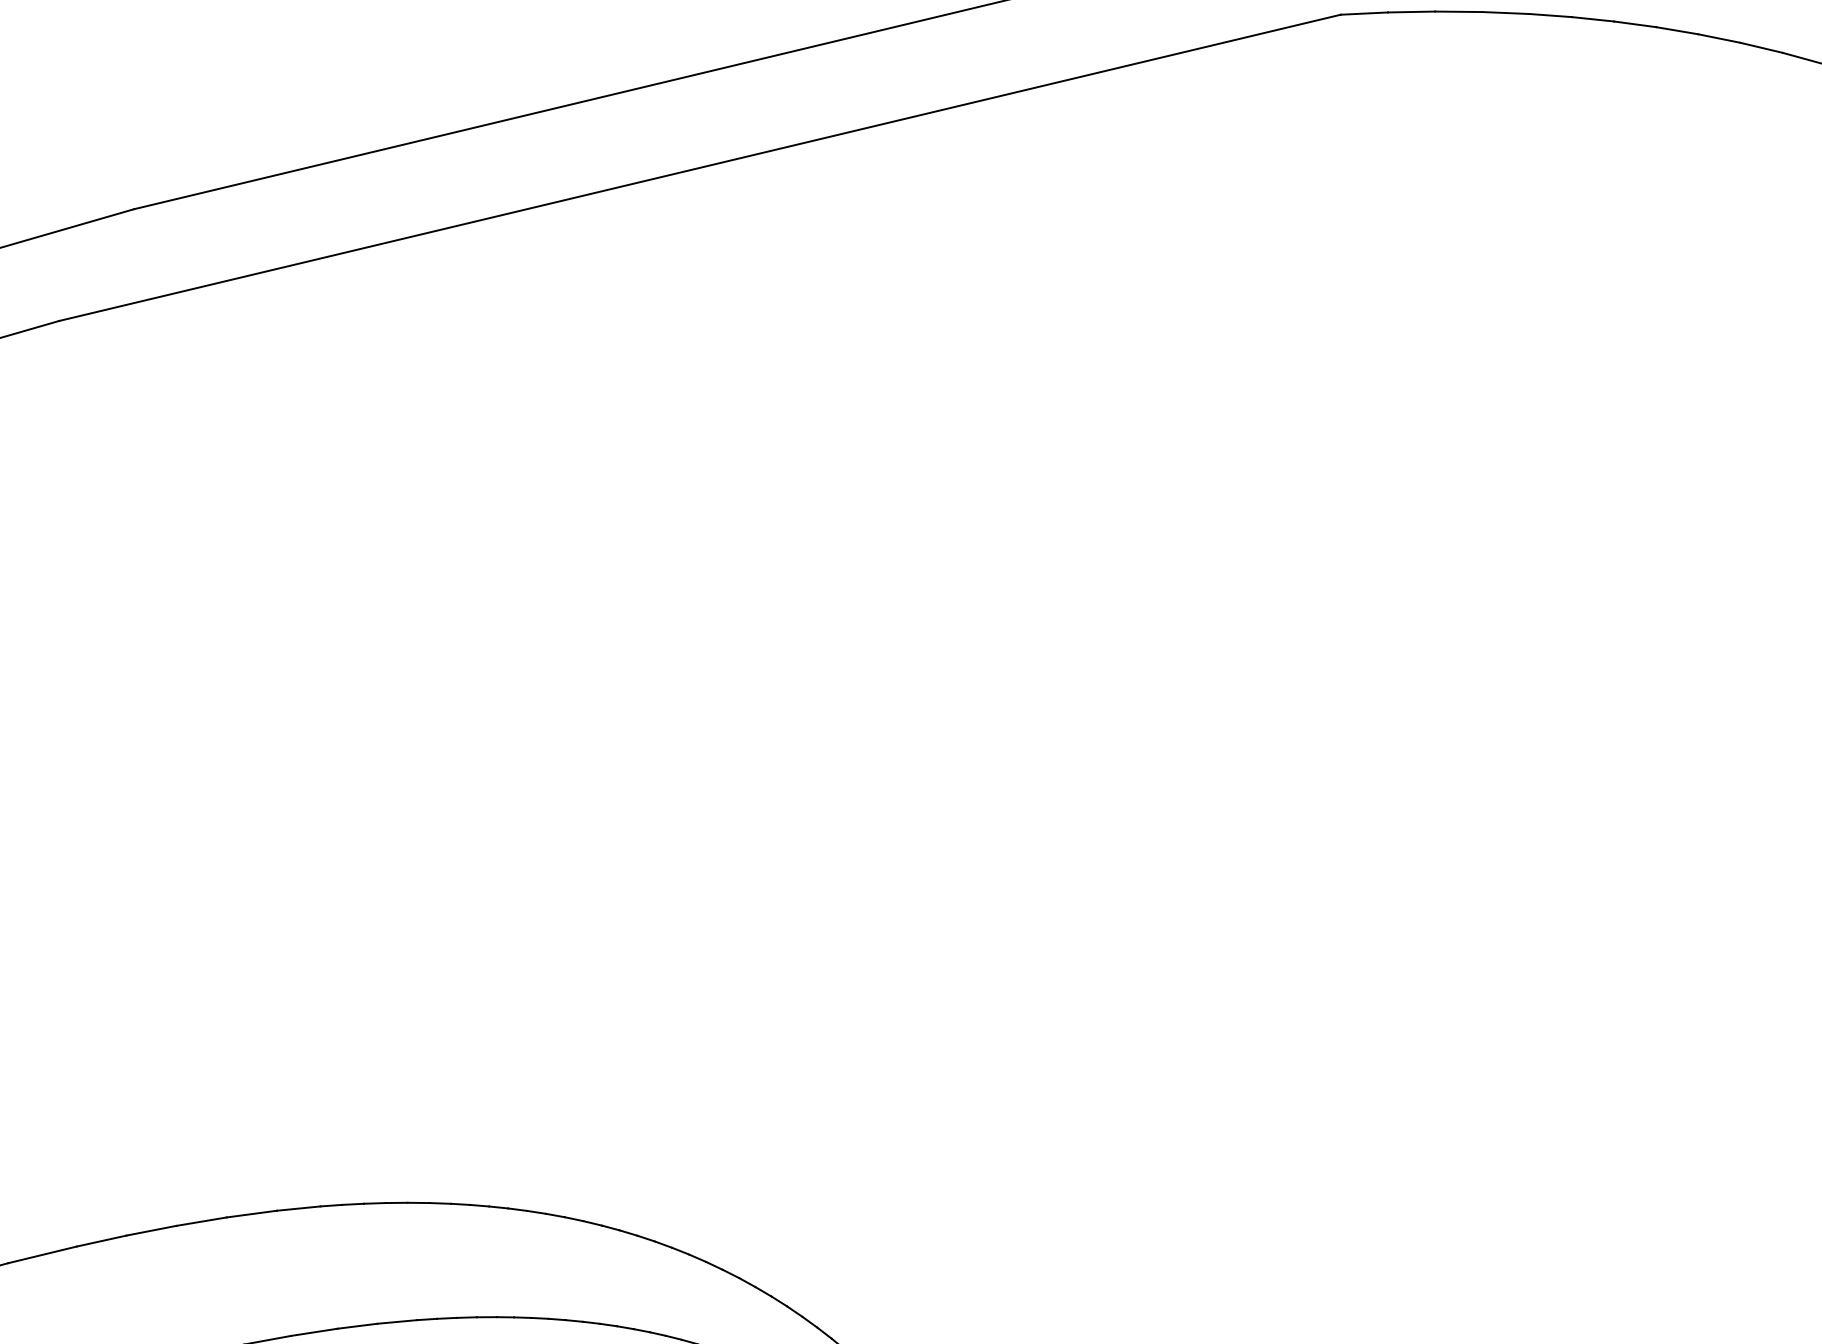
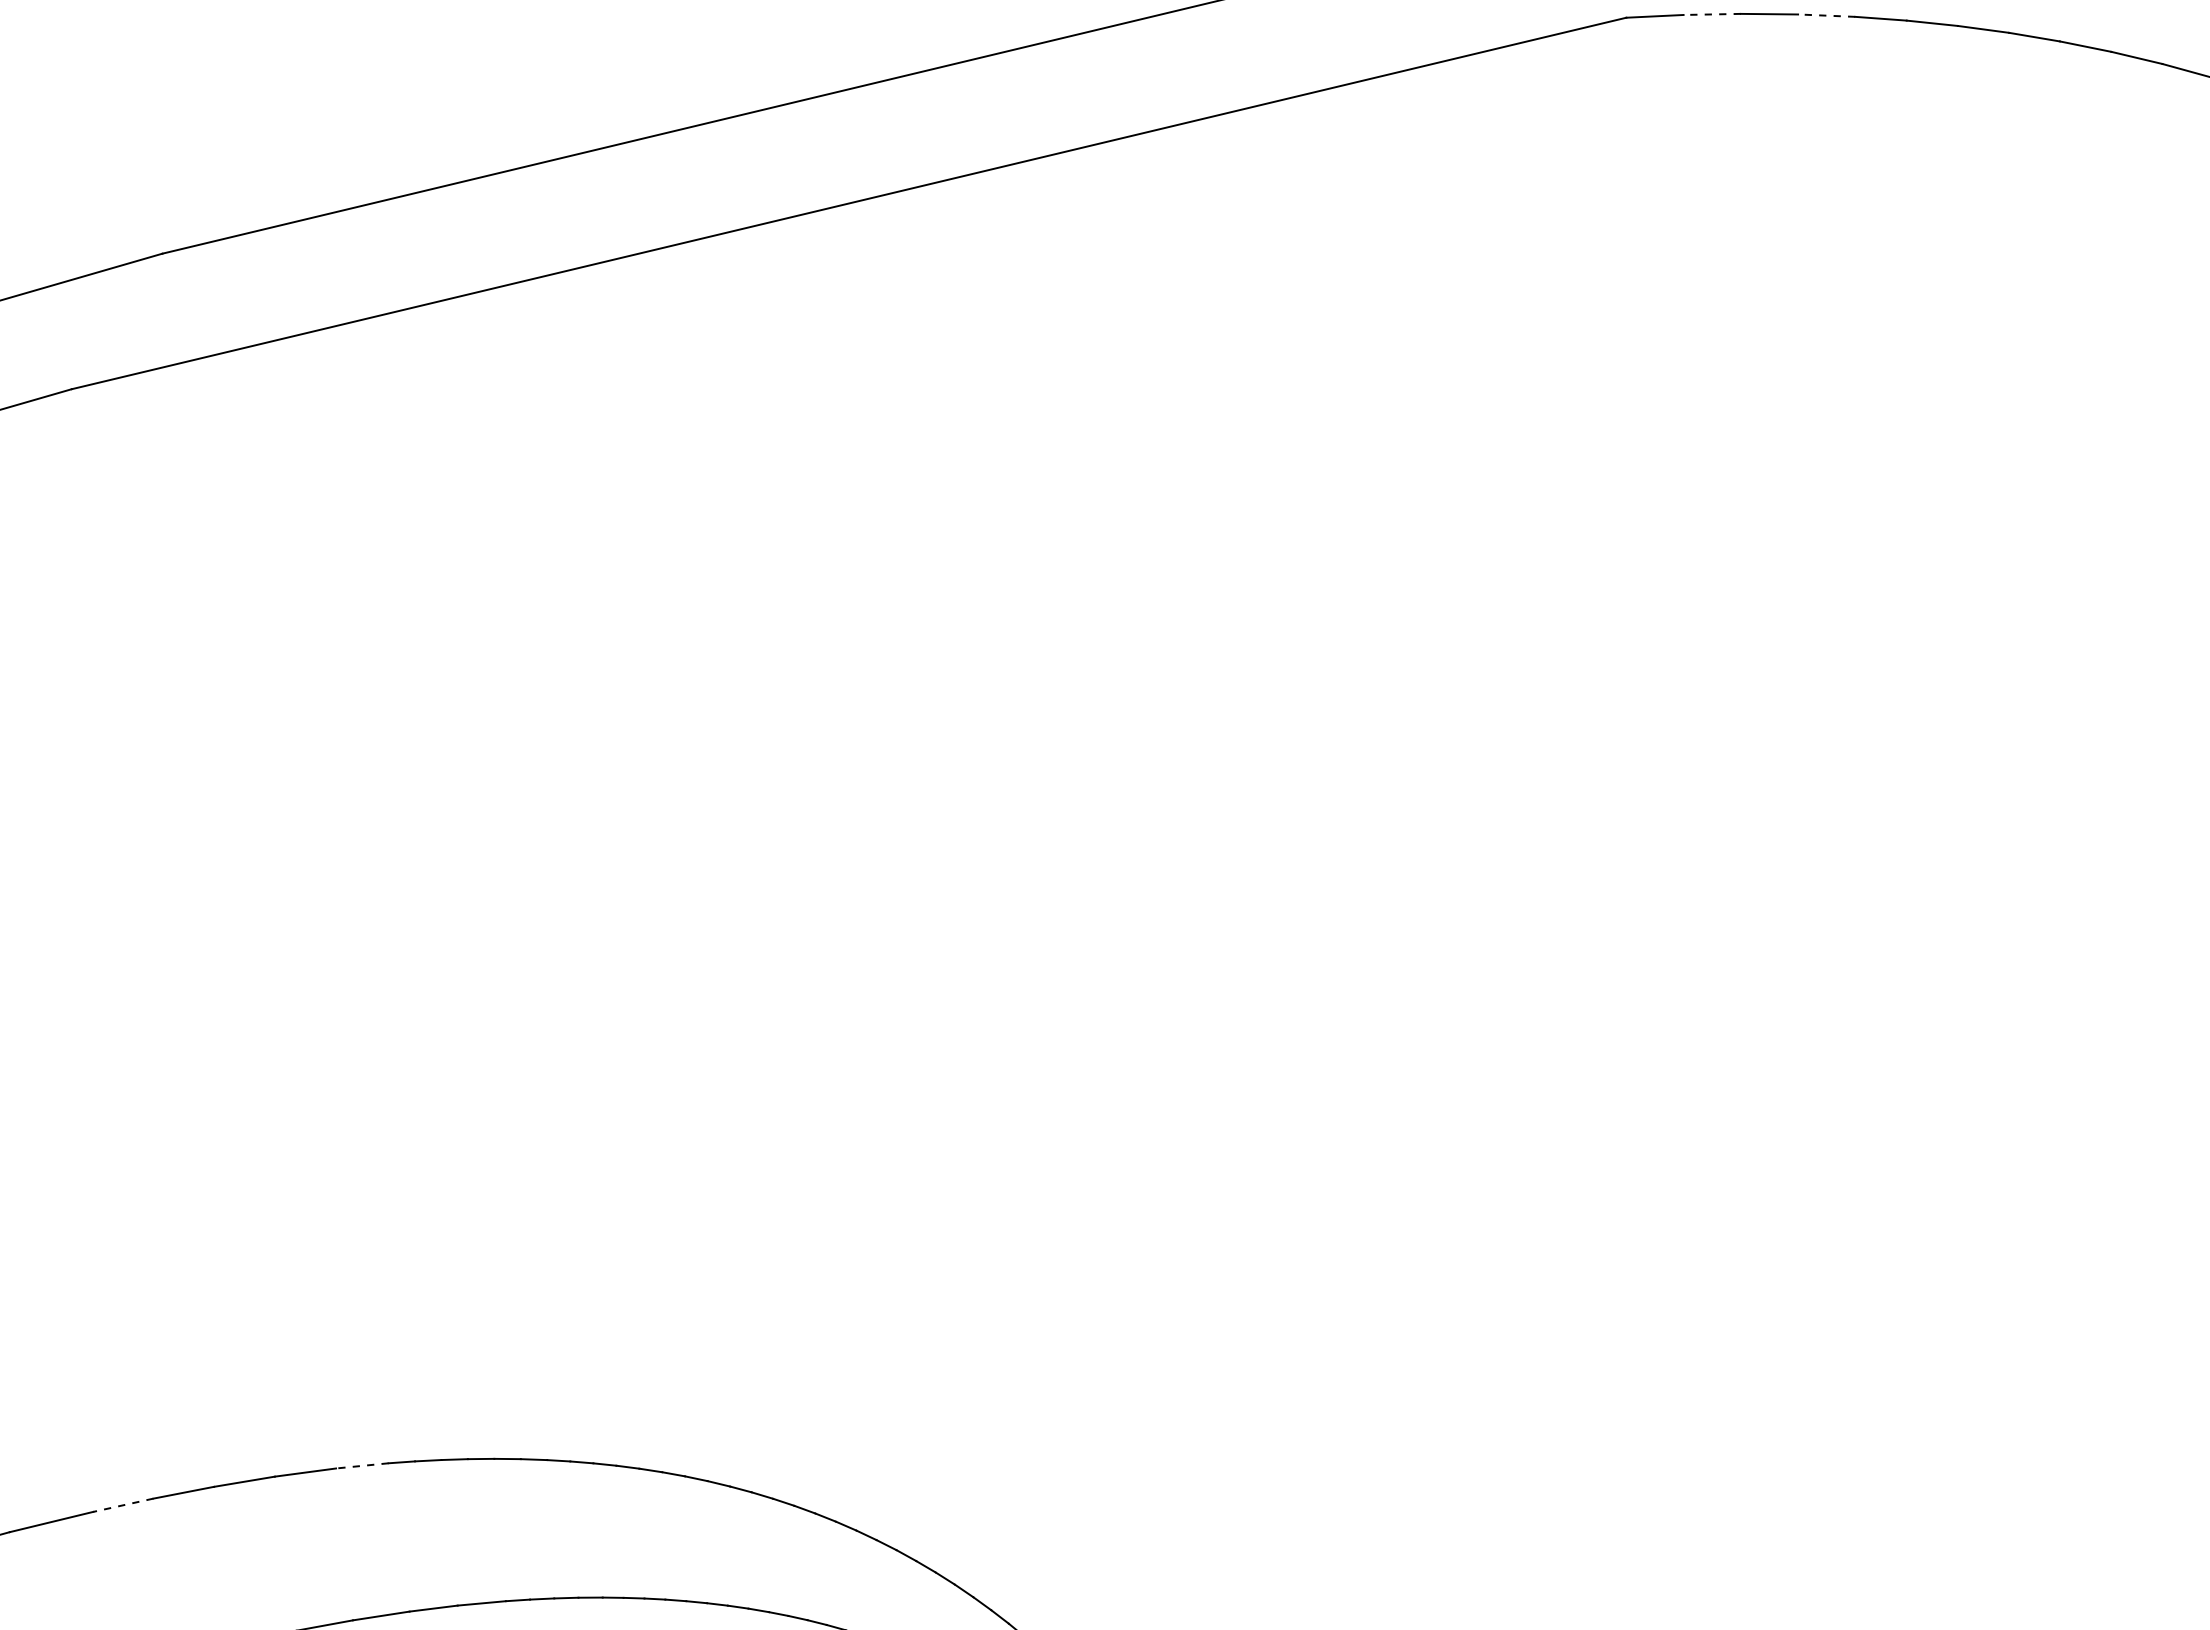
line: (1411, 12) -> (1712, 14), solid -> dashed
line: (1505, 12) -> (1826, 15), solid -> dashed
line: (298, 1208) -> (361, 1465), solid -> dashed
line: (101, 1241) -> (123, 1505), solid -> dashed

